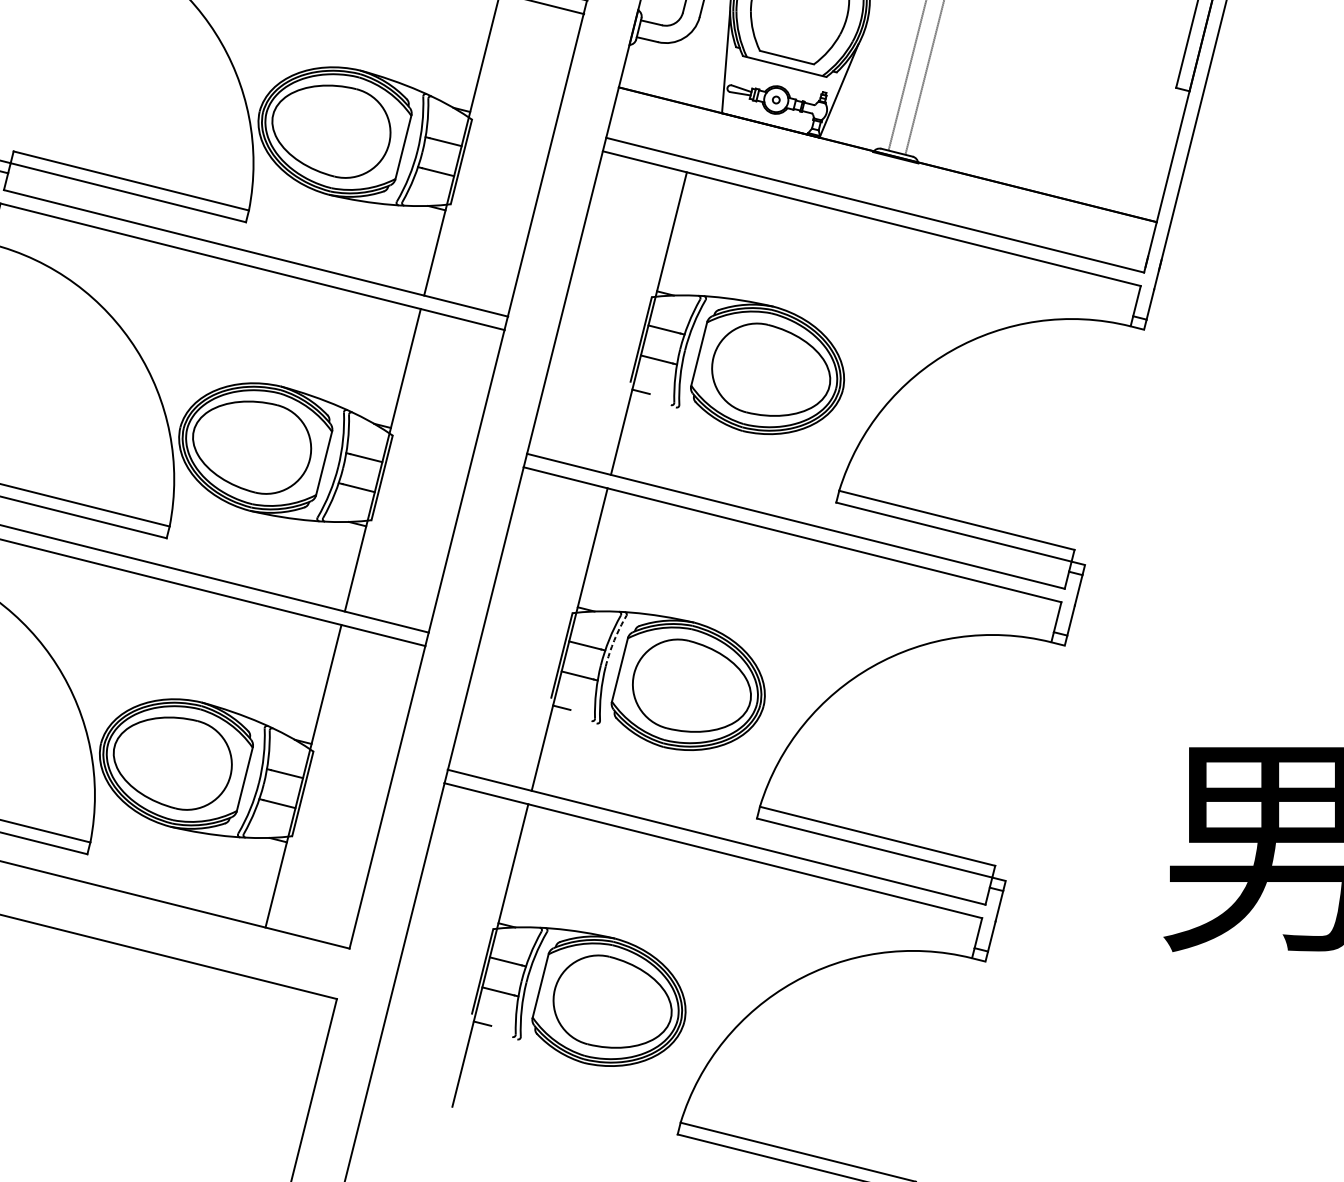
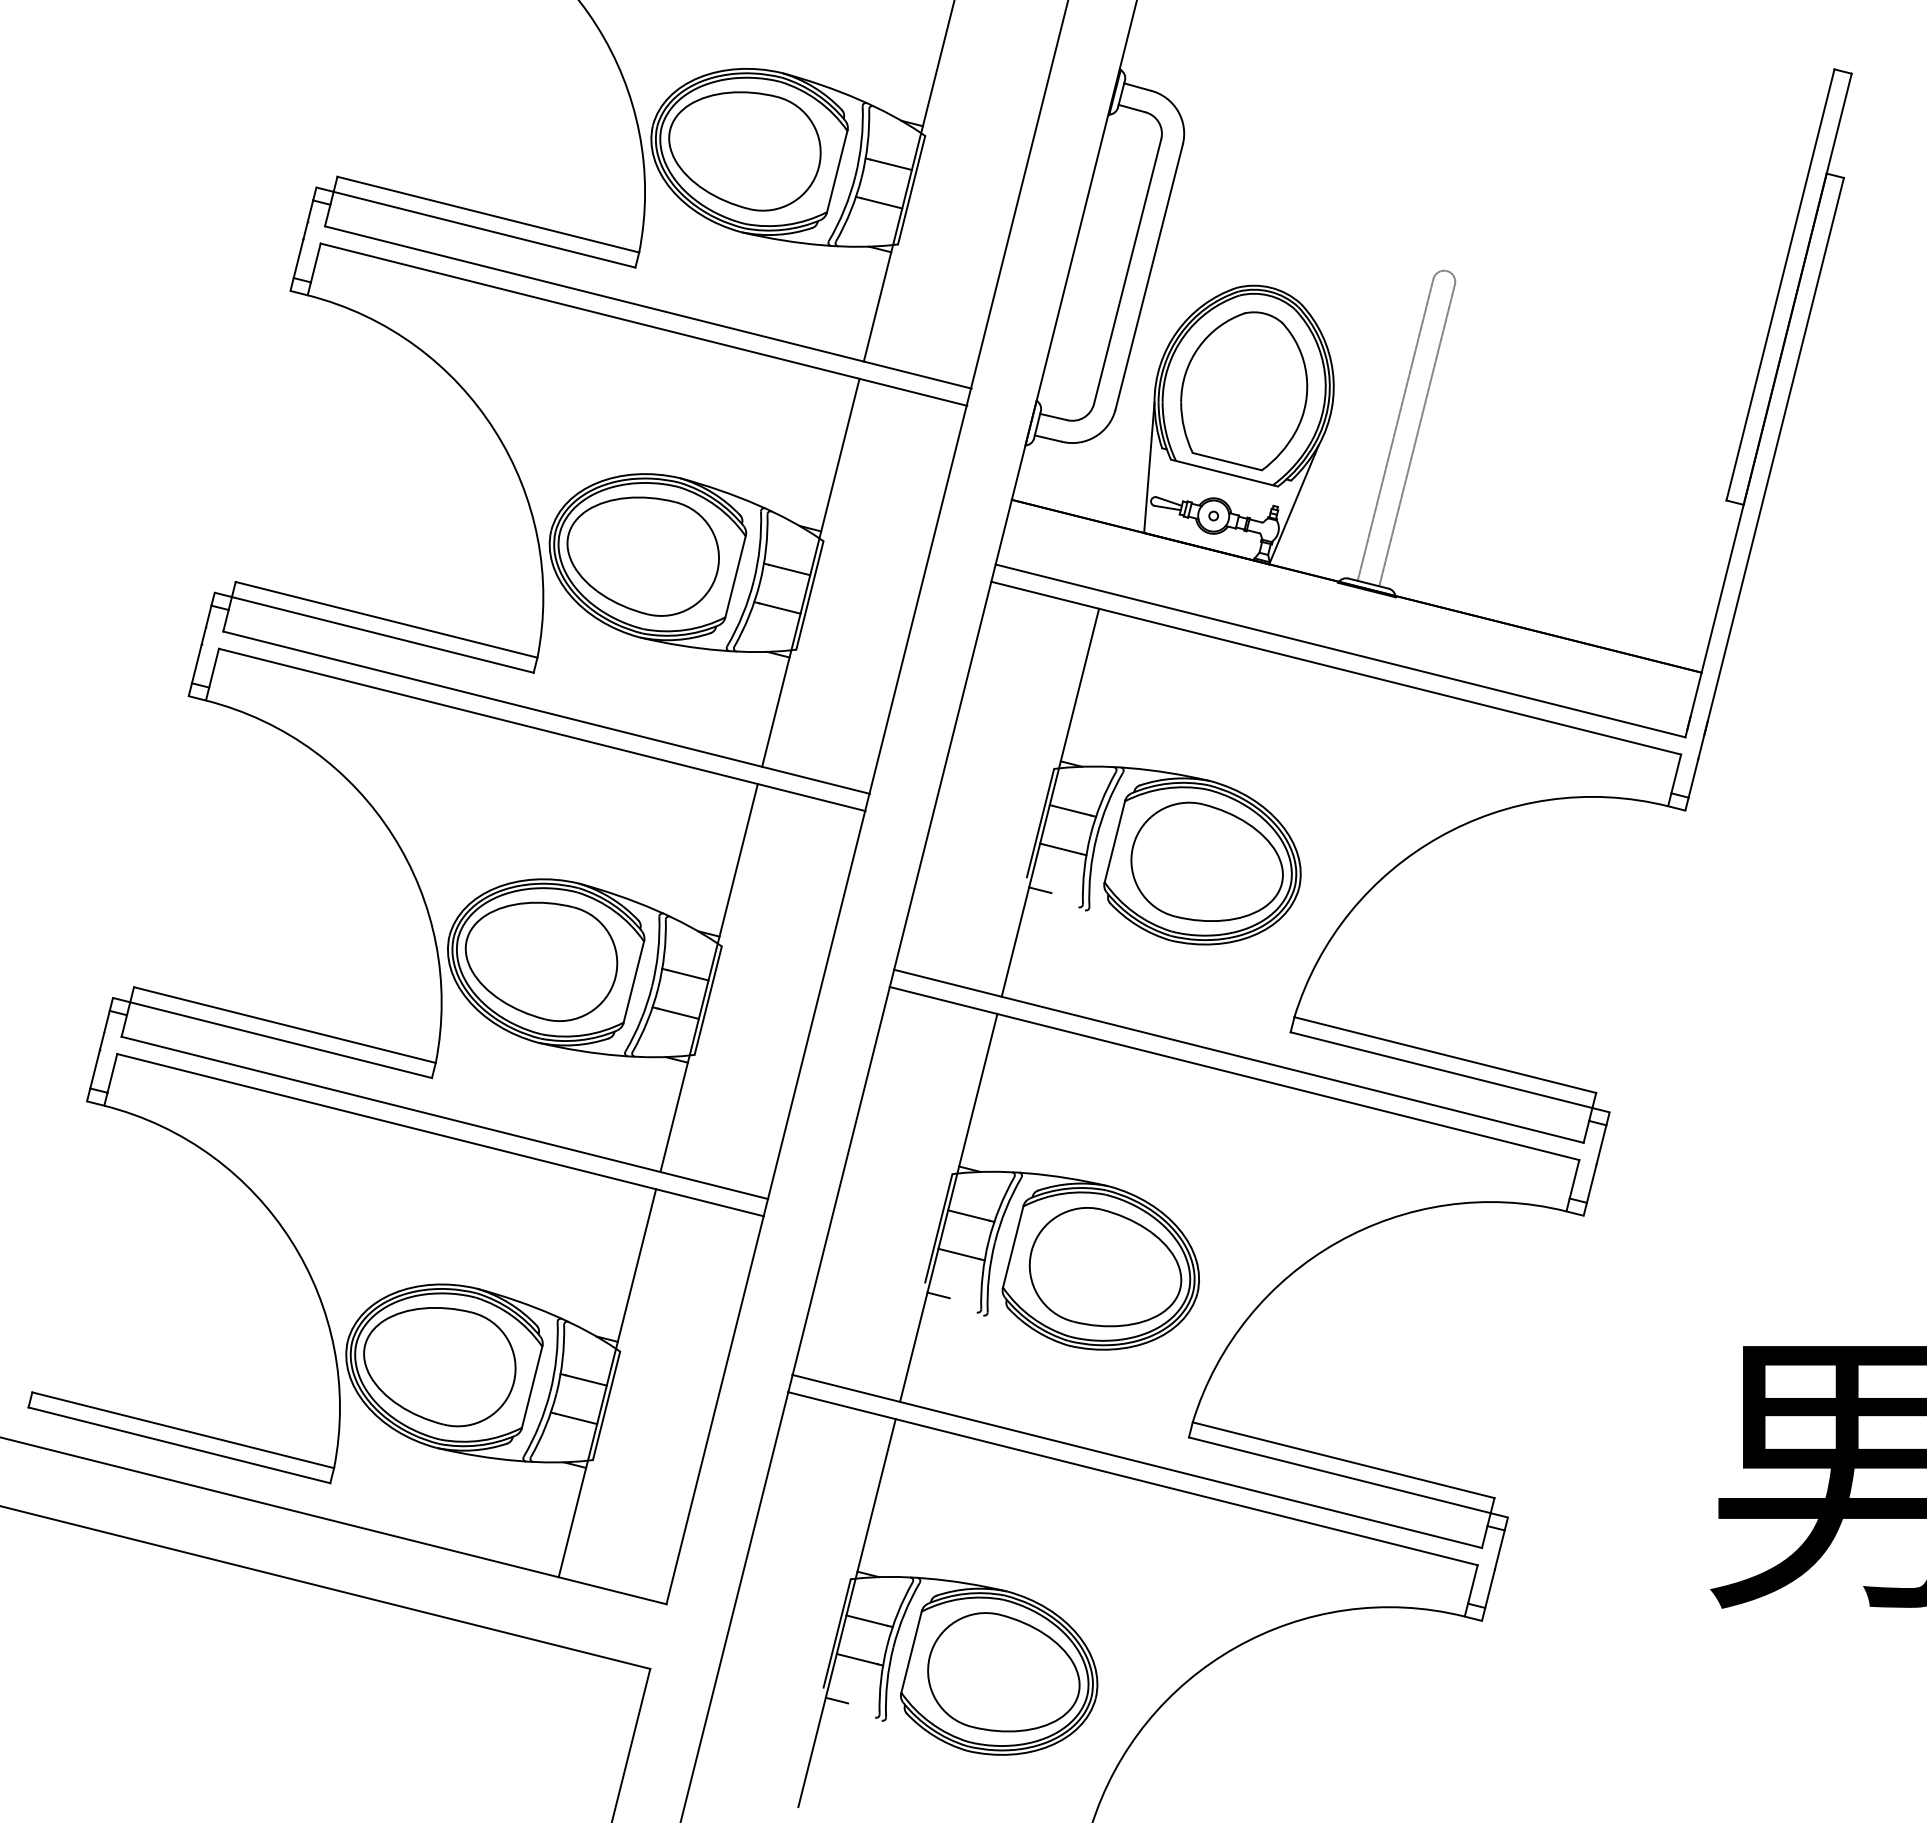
arc: (614, 640) -> (1006, 1209), dashed -> solid

